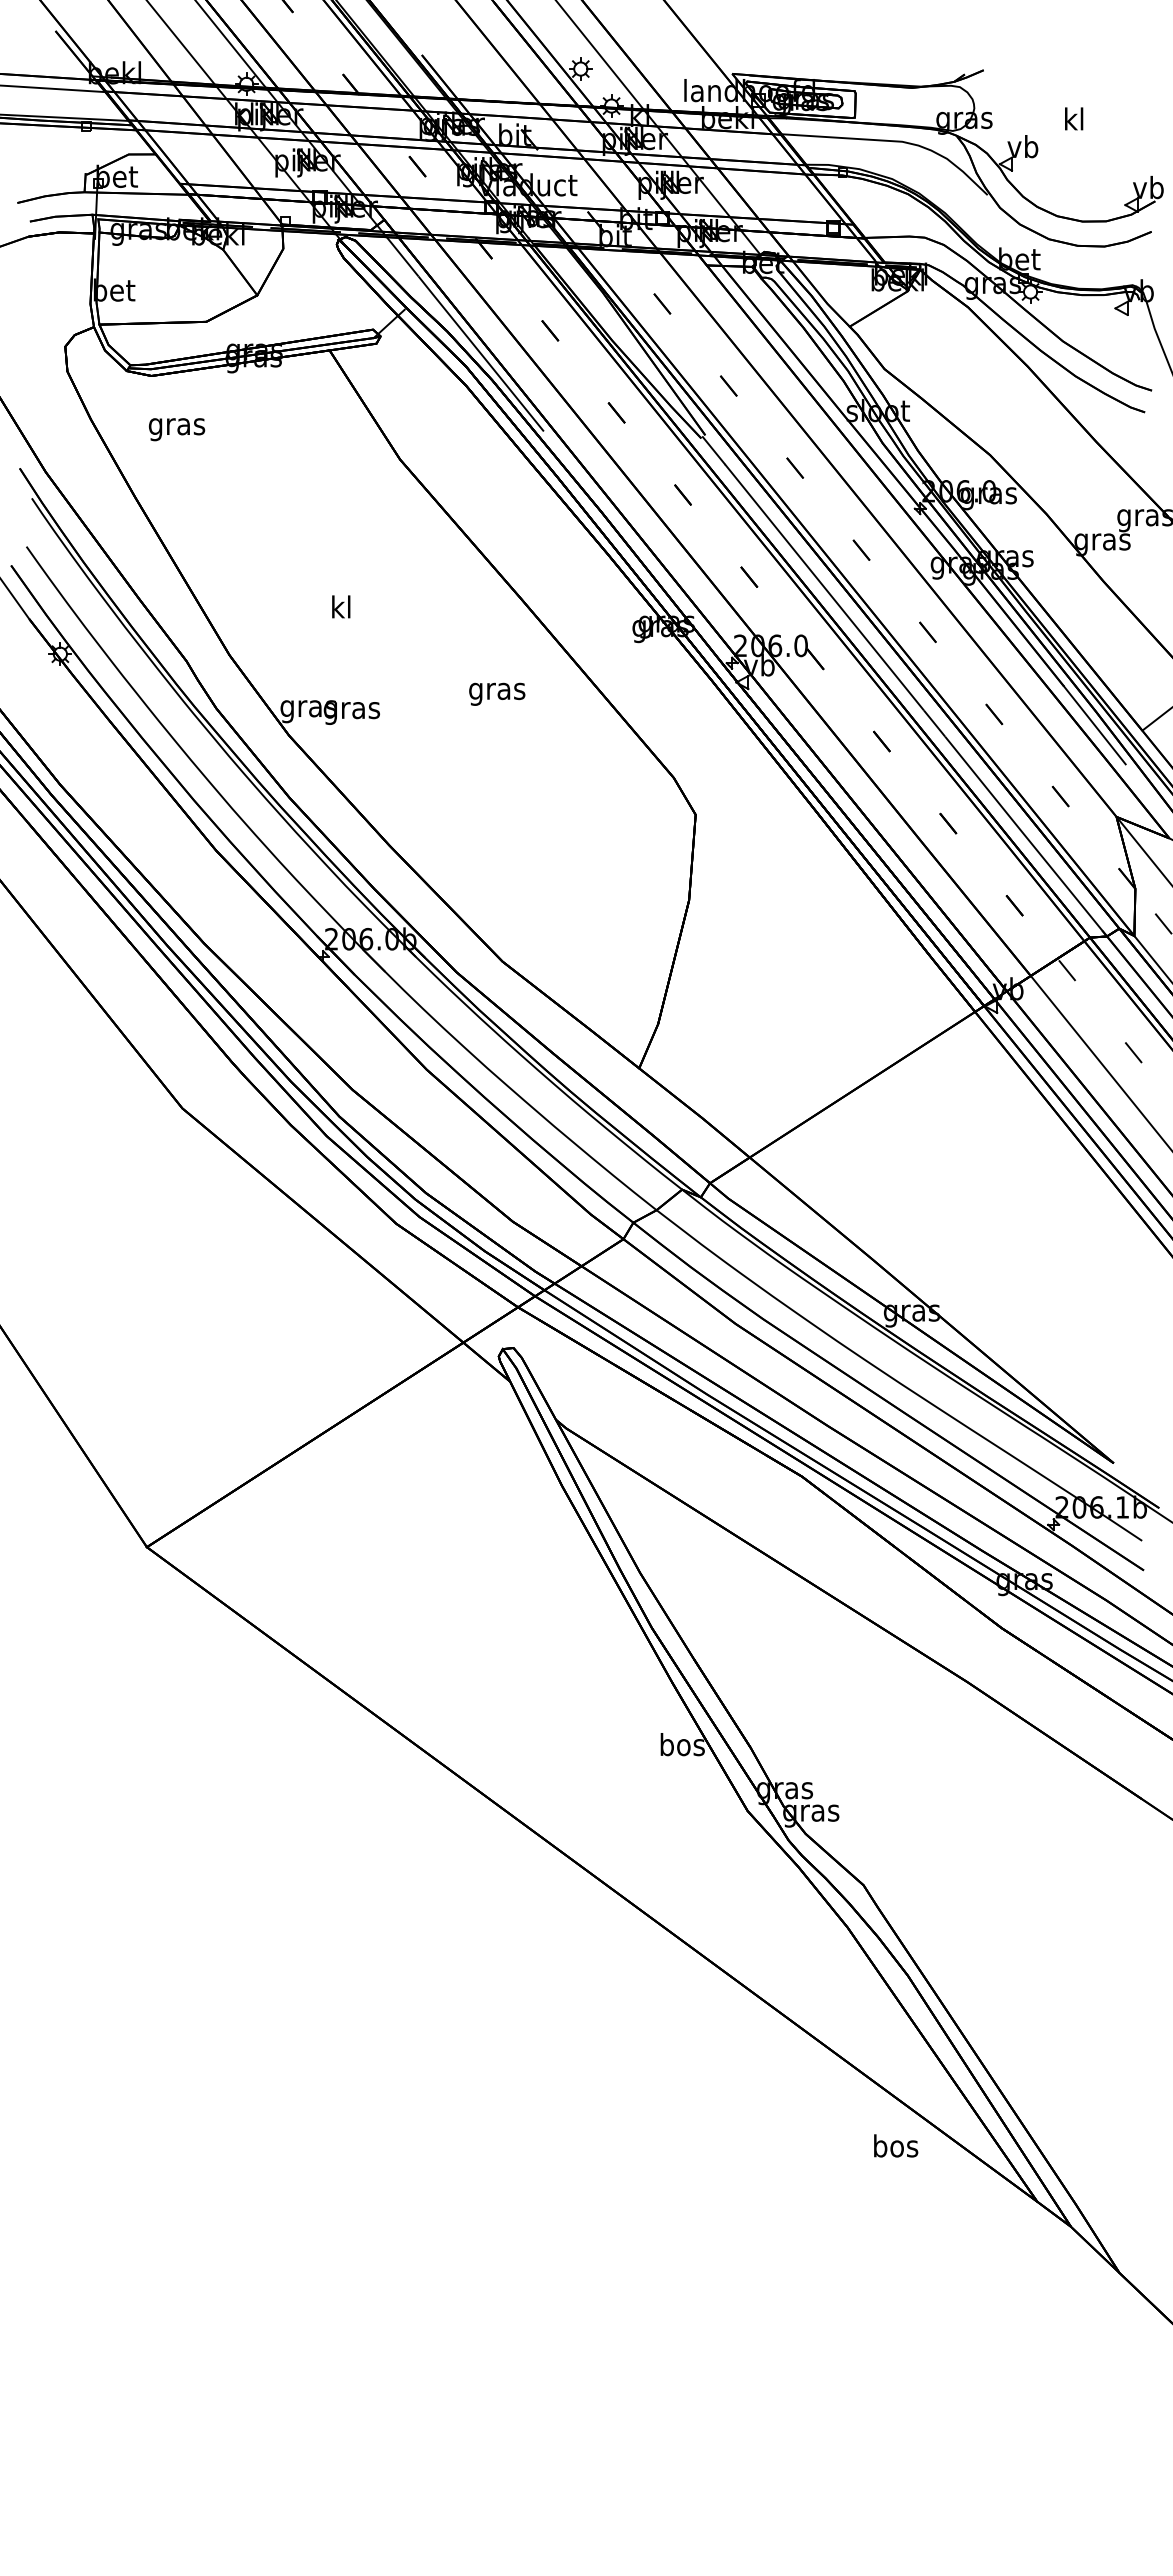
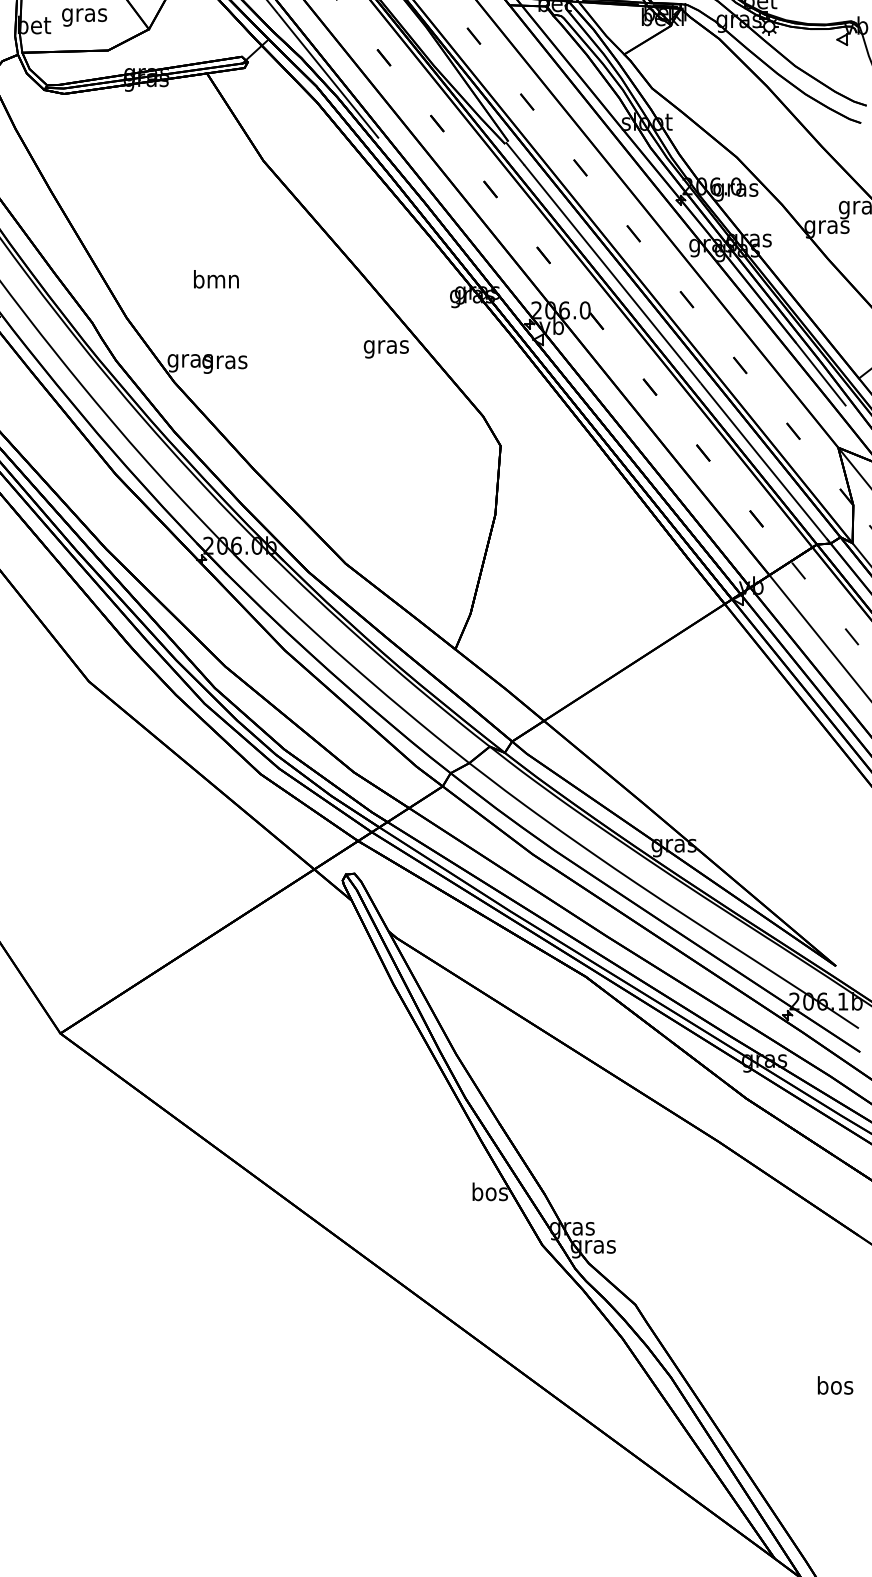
text: (177, 429) -> (84, 17), moved
text: (341, 606) -> (216, 278), kl -> bmn
text: (497, 693) -> (386, 348), moved
text: (896, 2145) -> (835, 1385), moved

